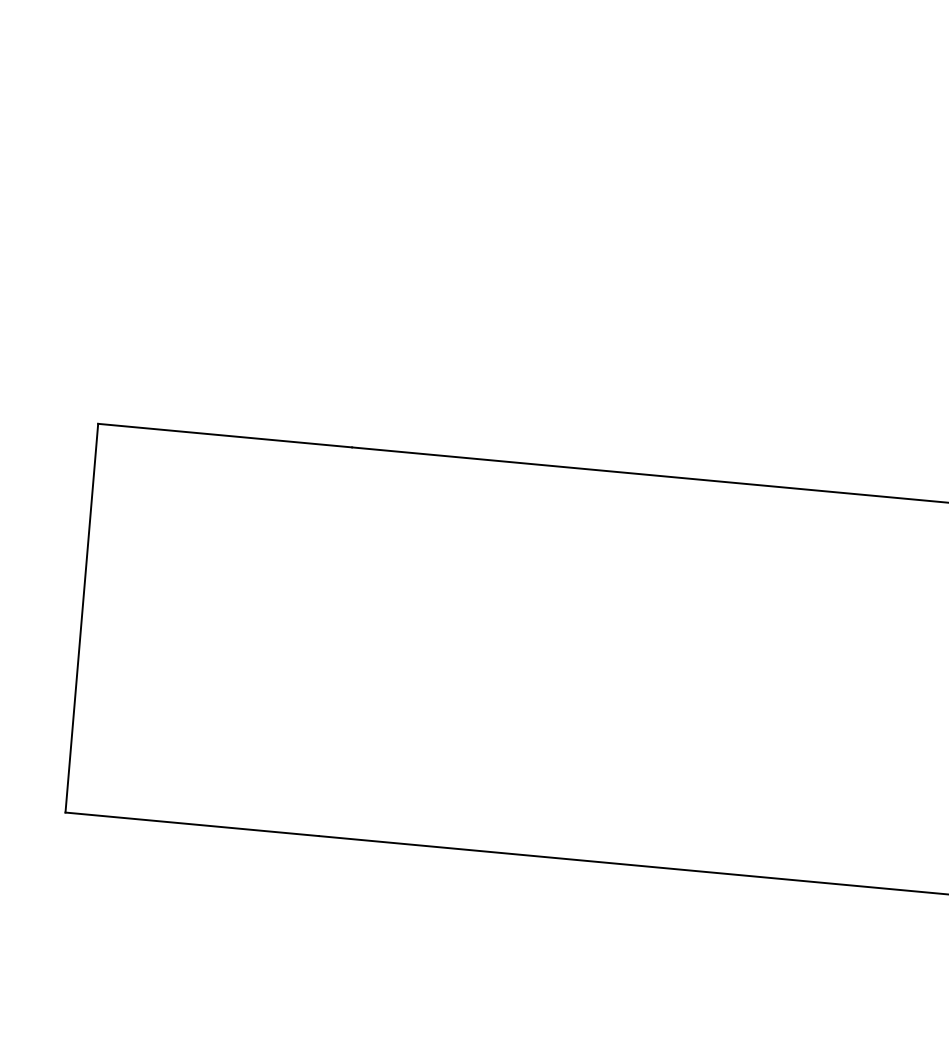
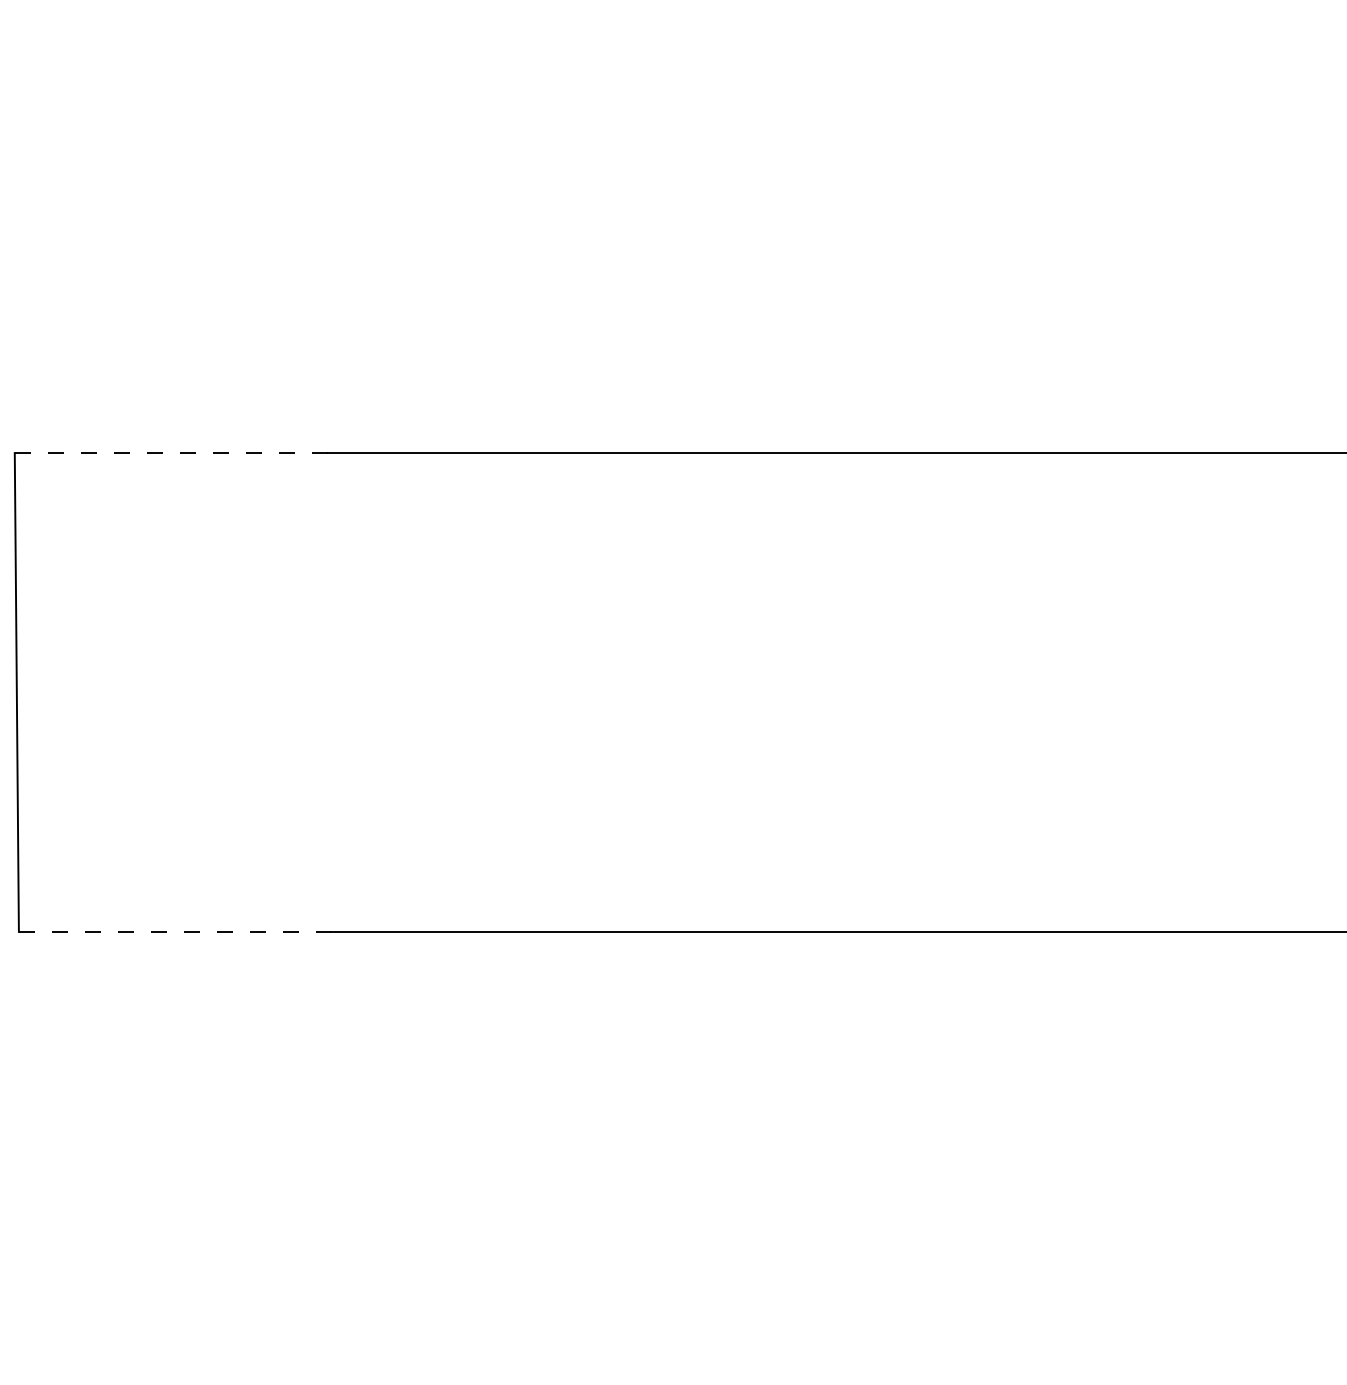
line: (225, 435) -> (171, 453), solid -> dashed
line: (192, 824) -> (175, 931), solid -> dashed

